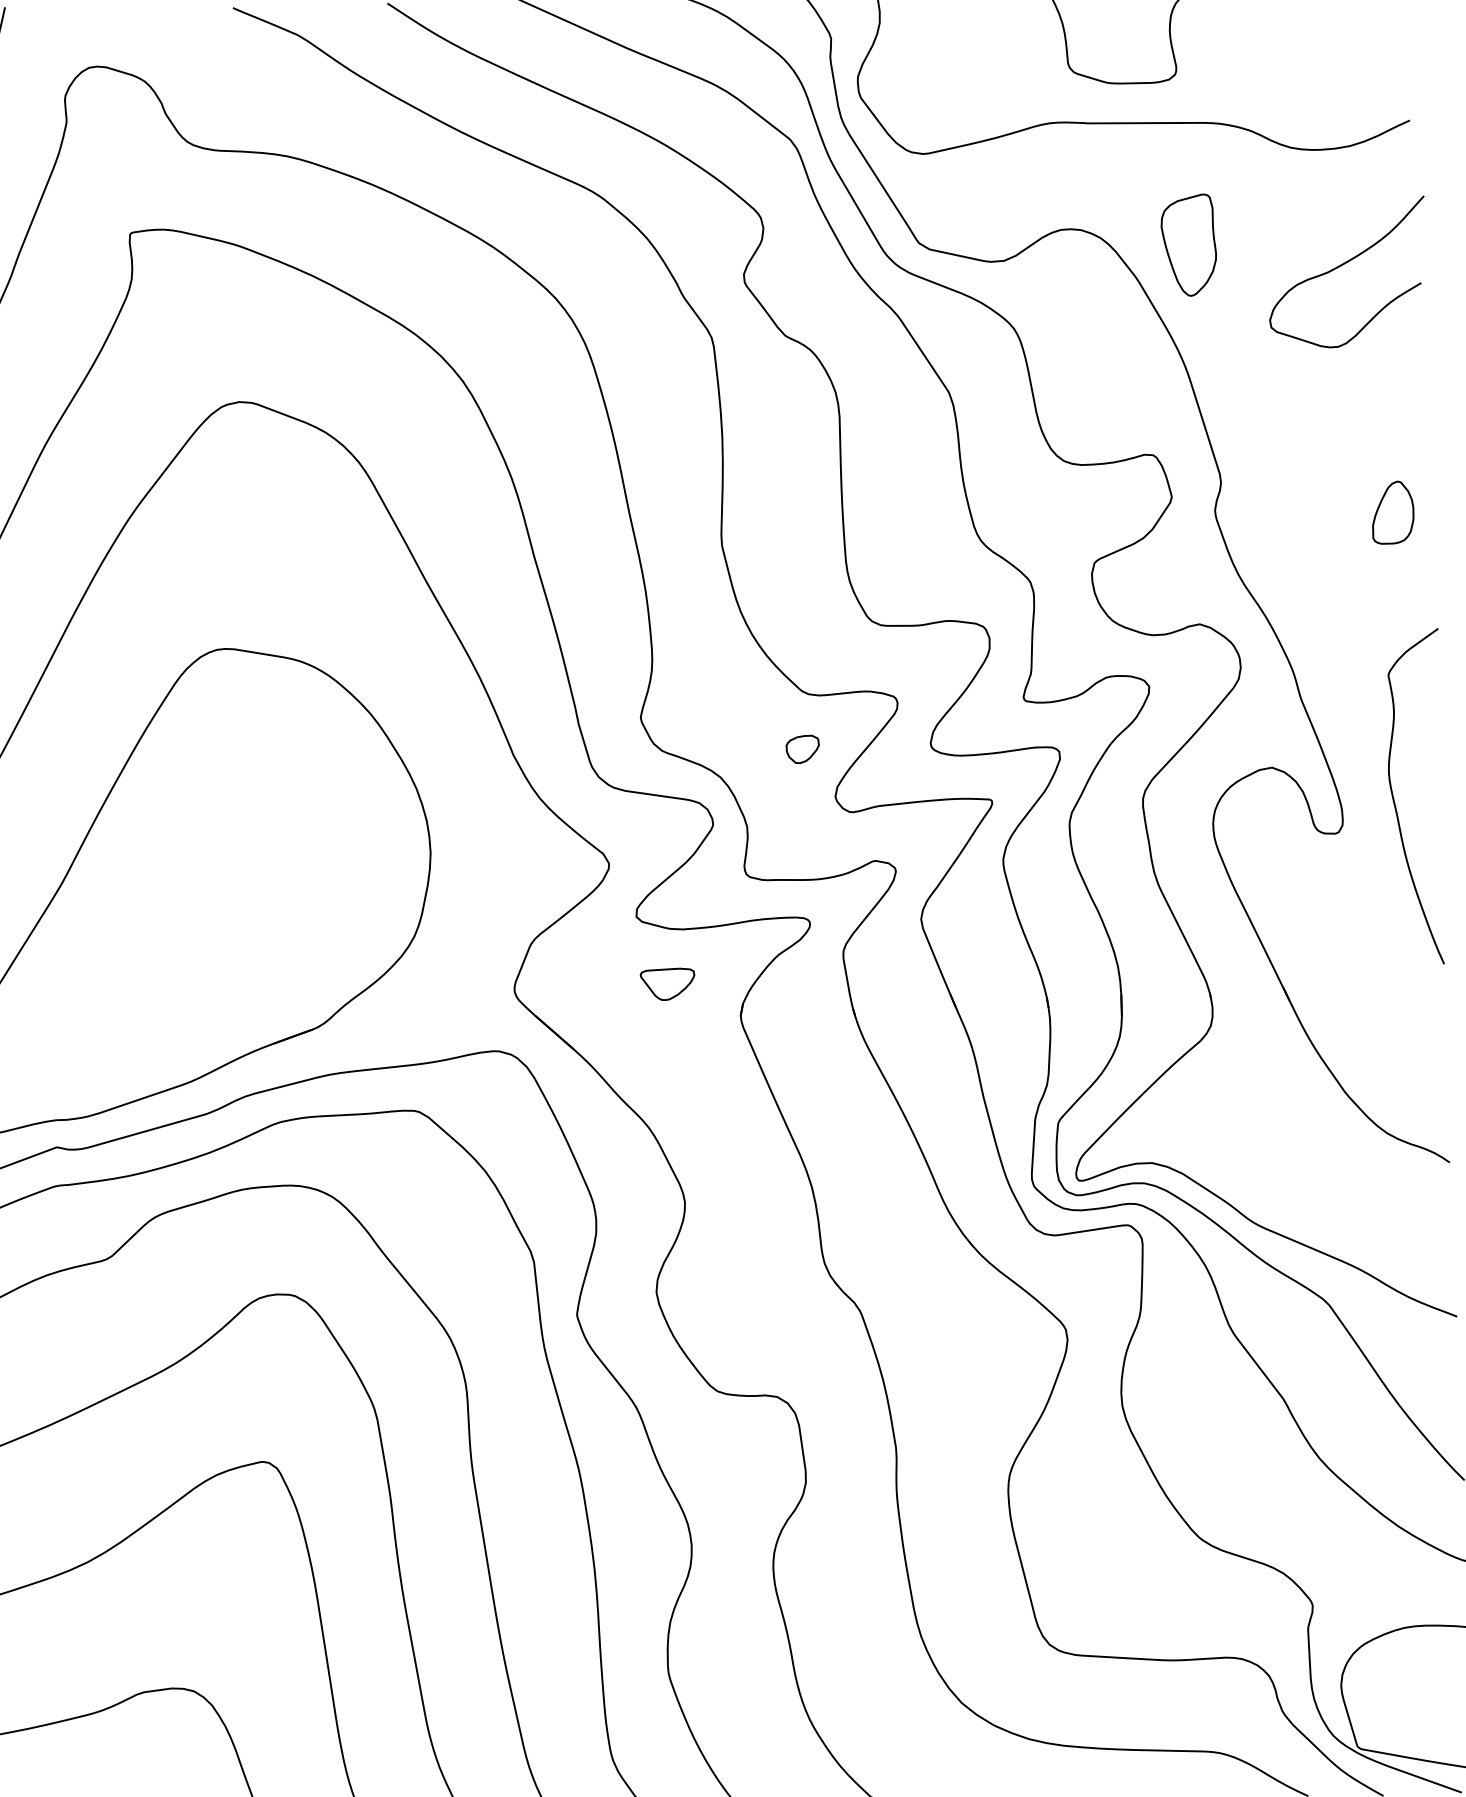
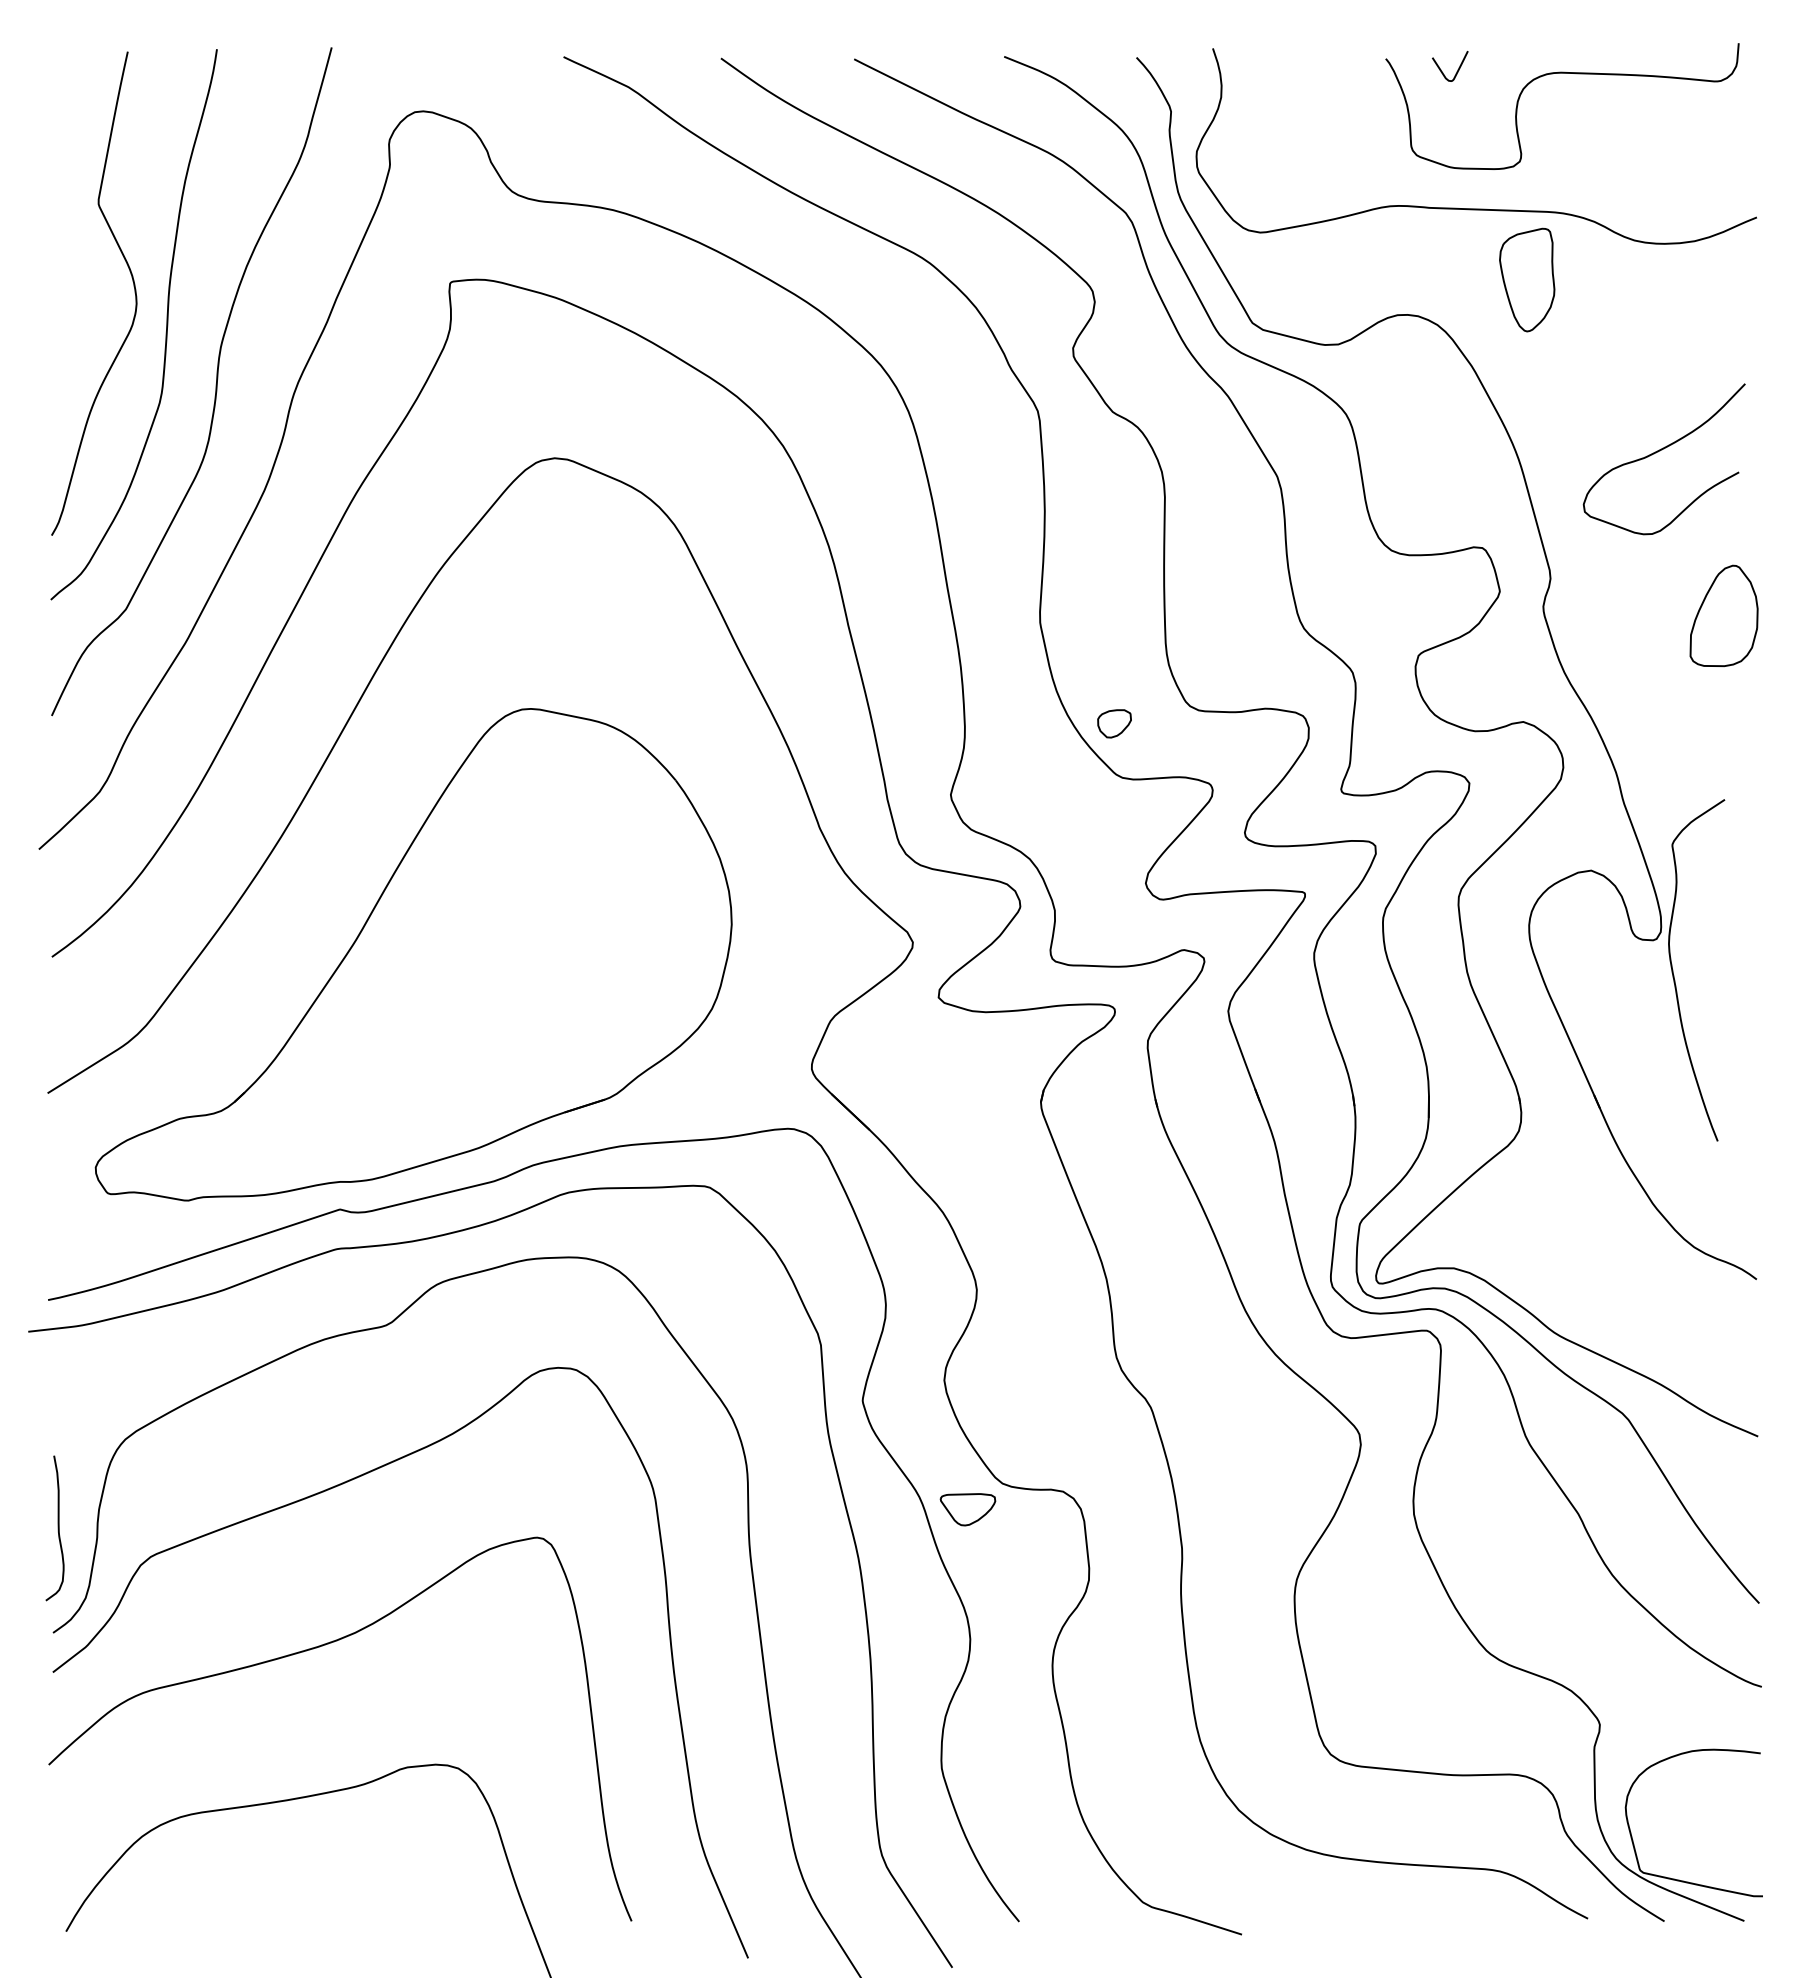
part: (1189, 244) -> (1527, 279), moved
curve: (1343, 265) -> (1660, 451), moved
part: (1393, 512) -> (1724, 615), size x1.6
part: (802, 749) -> (1114, 723), moved
curve: (1395, 803) -> (1674, 975), moved
part: (667, 984) -> (967, 1509), moved

